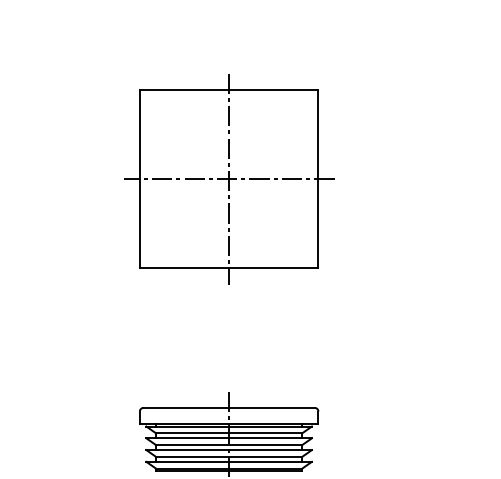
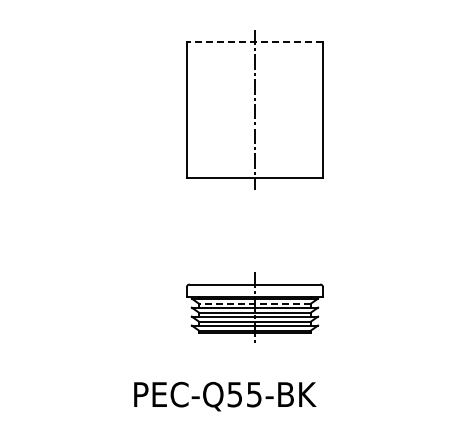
line: (228, 89) -> (254, 41), solid -> dashed
line: (228, 179) -> (254, 110), removed
line: (228, 432) -> (254, 303), solid -> dashed

